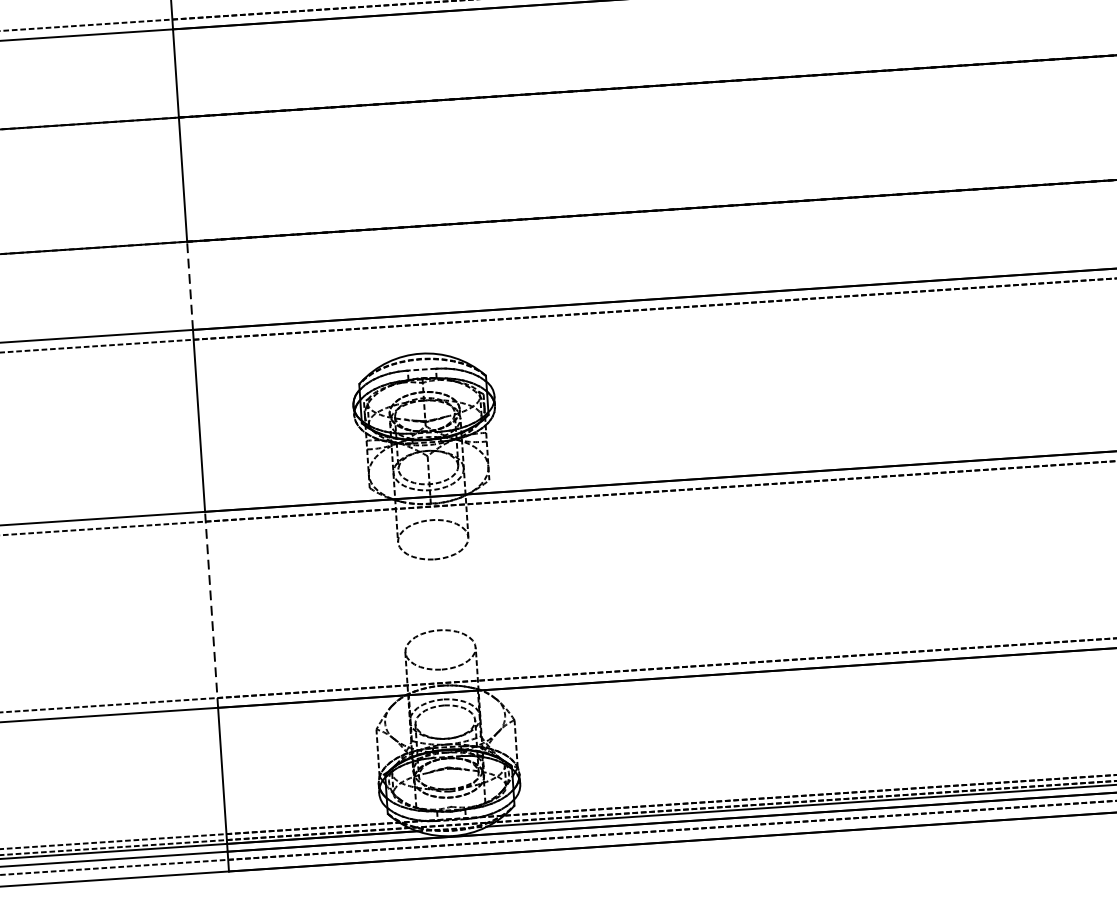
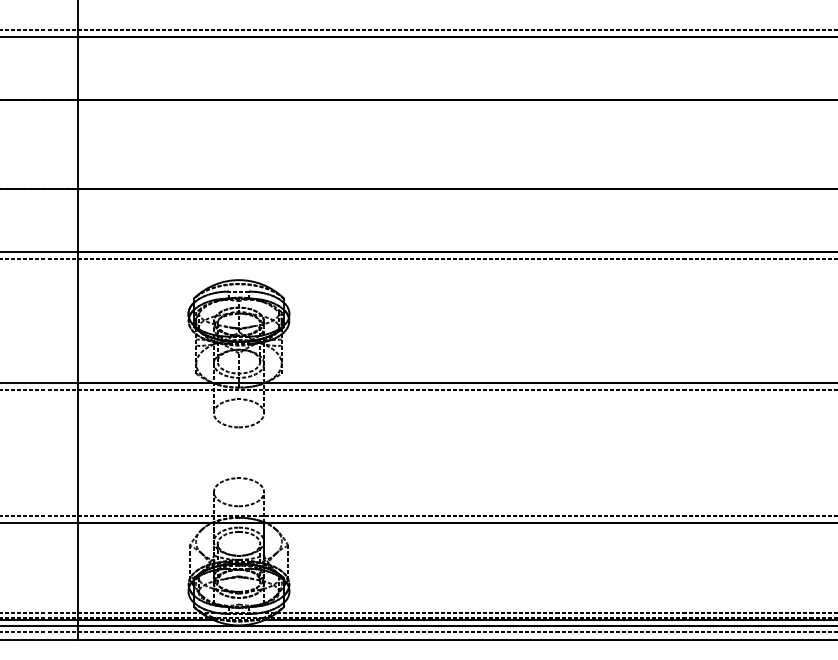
line: (189, 285) -> (77, 220), dashed -> solid
line: (211, 609) -> (77, 452), dashed -> solid

